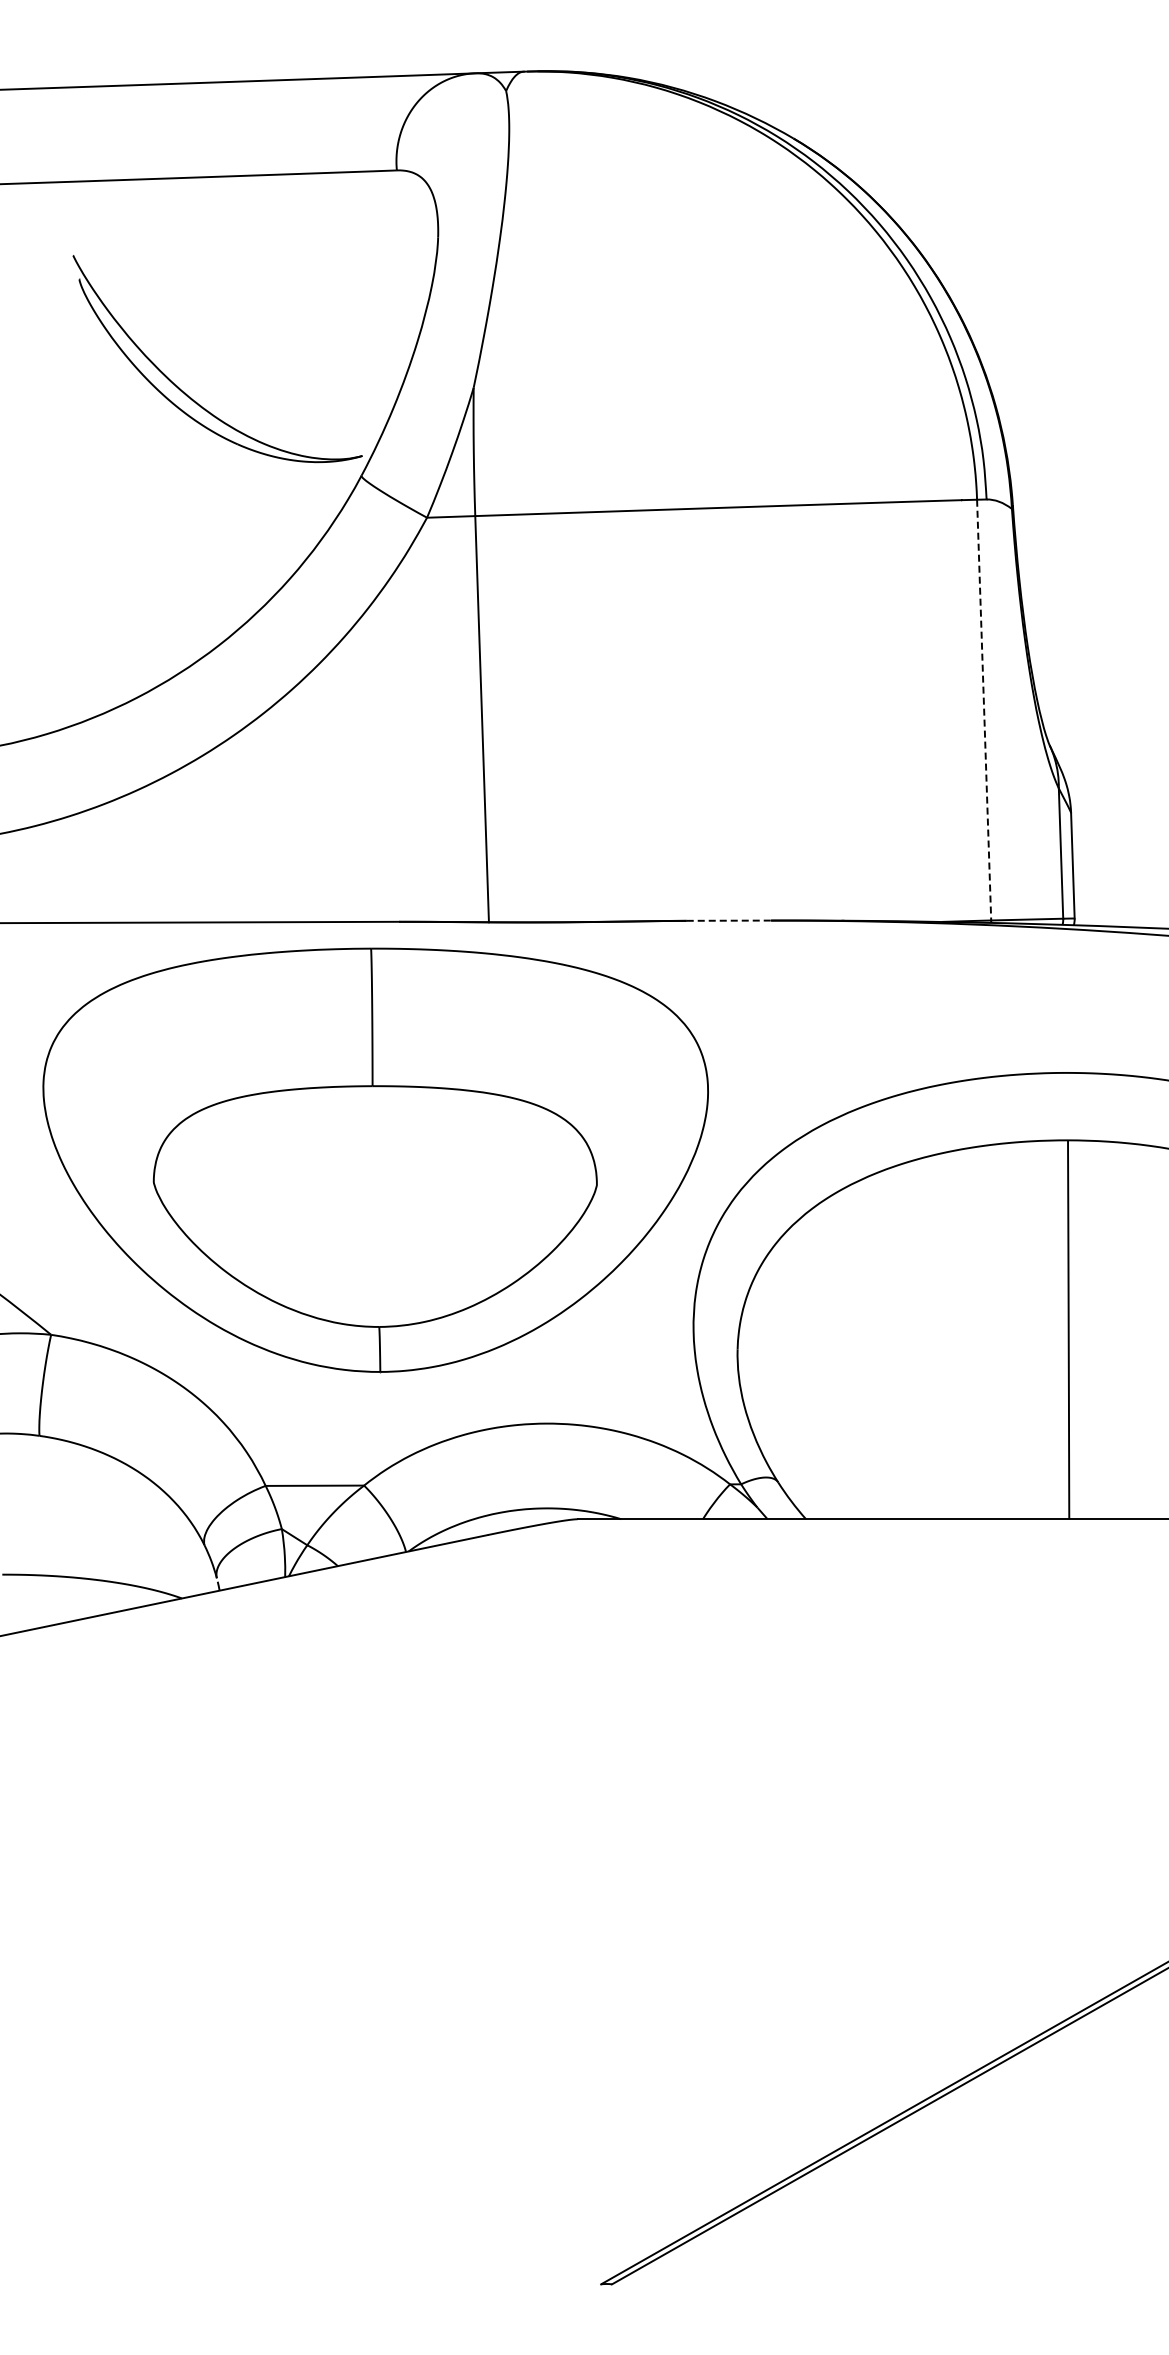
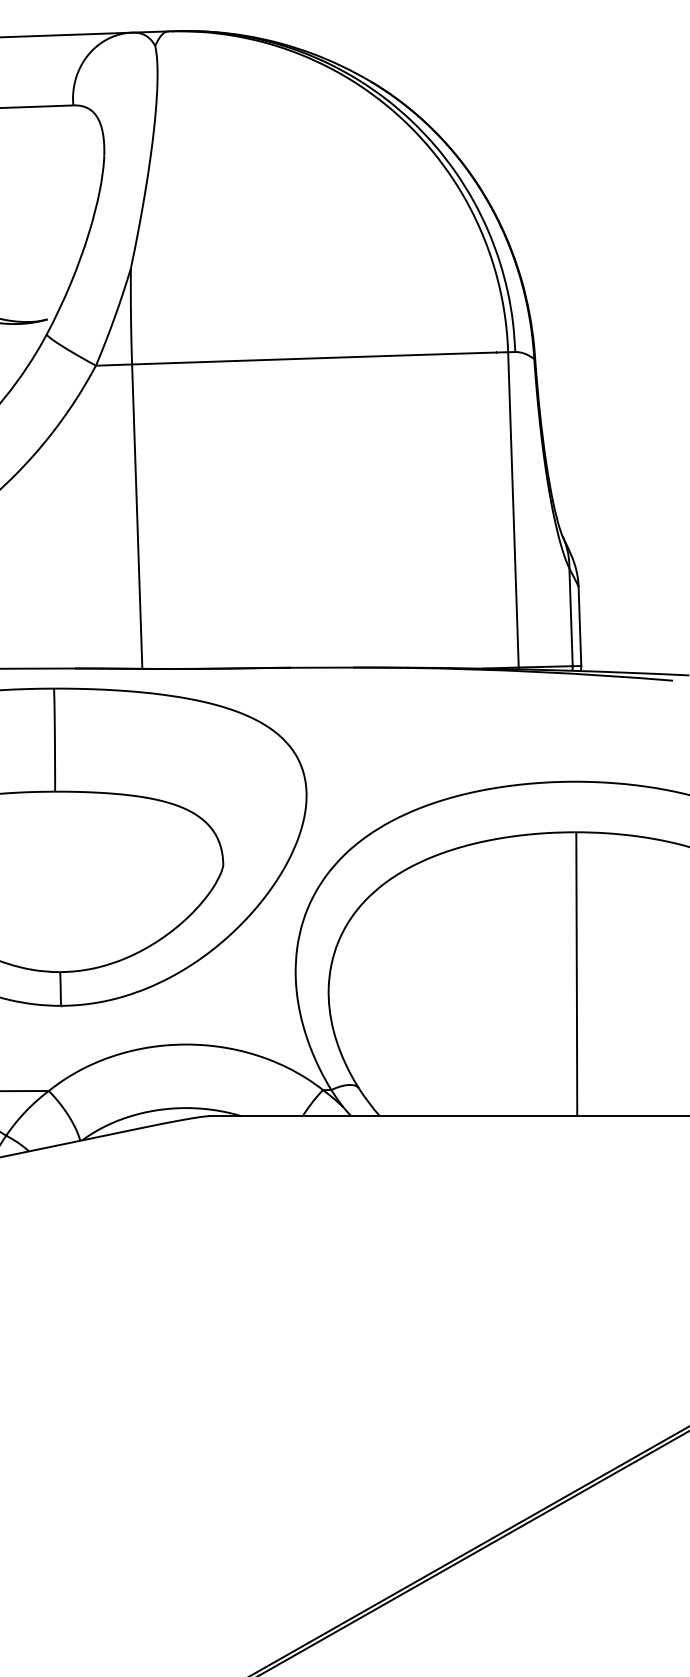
line: (984, 710) -> (513, 510), dashed -> solid
line: (729, 920) -> (322, 667), dashed -> solid

